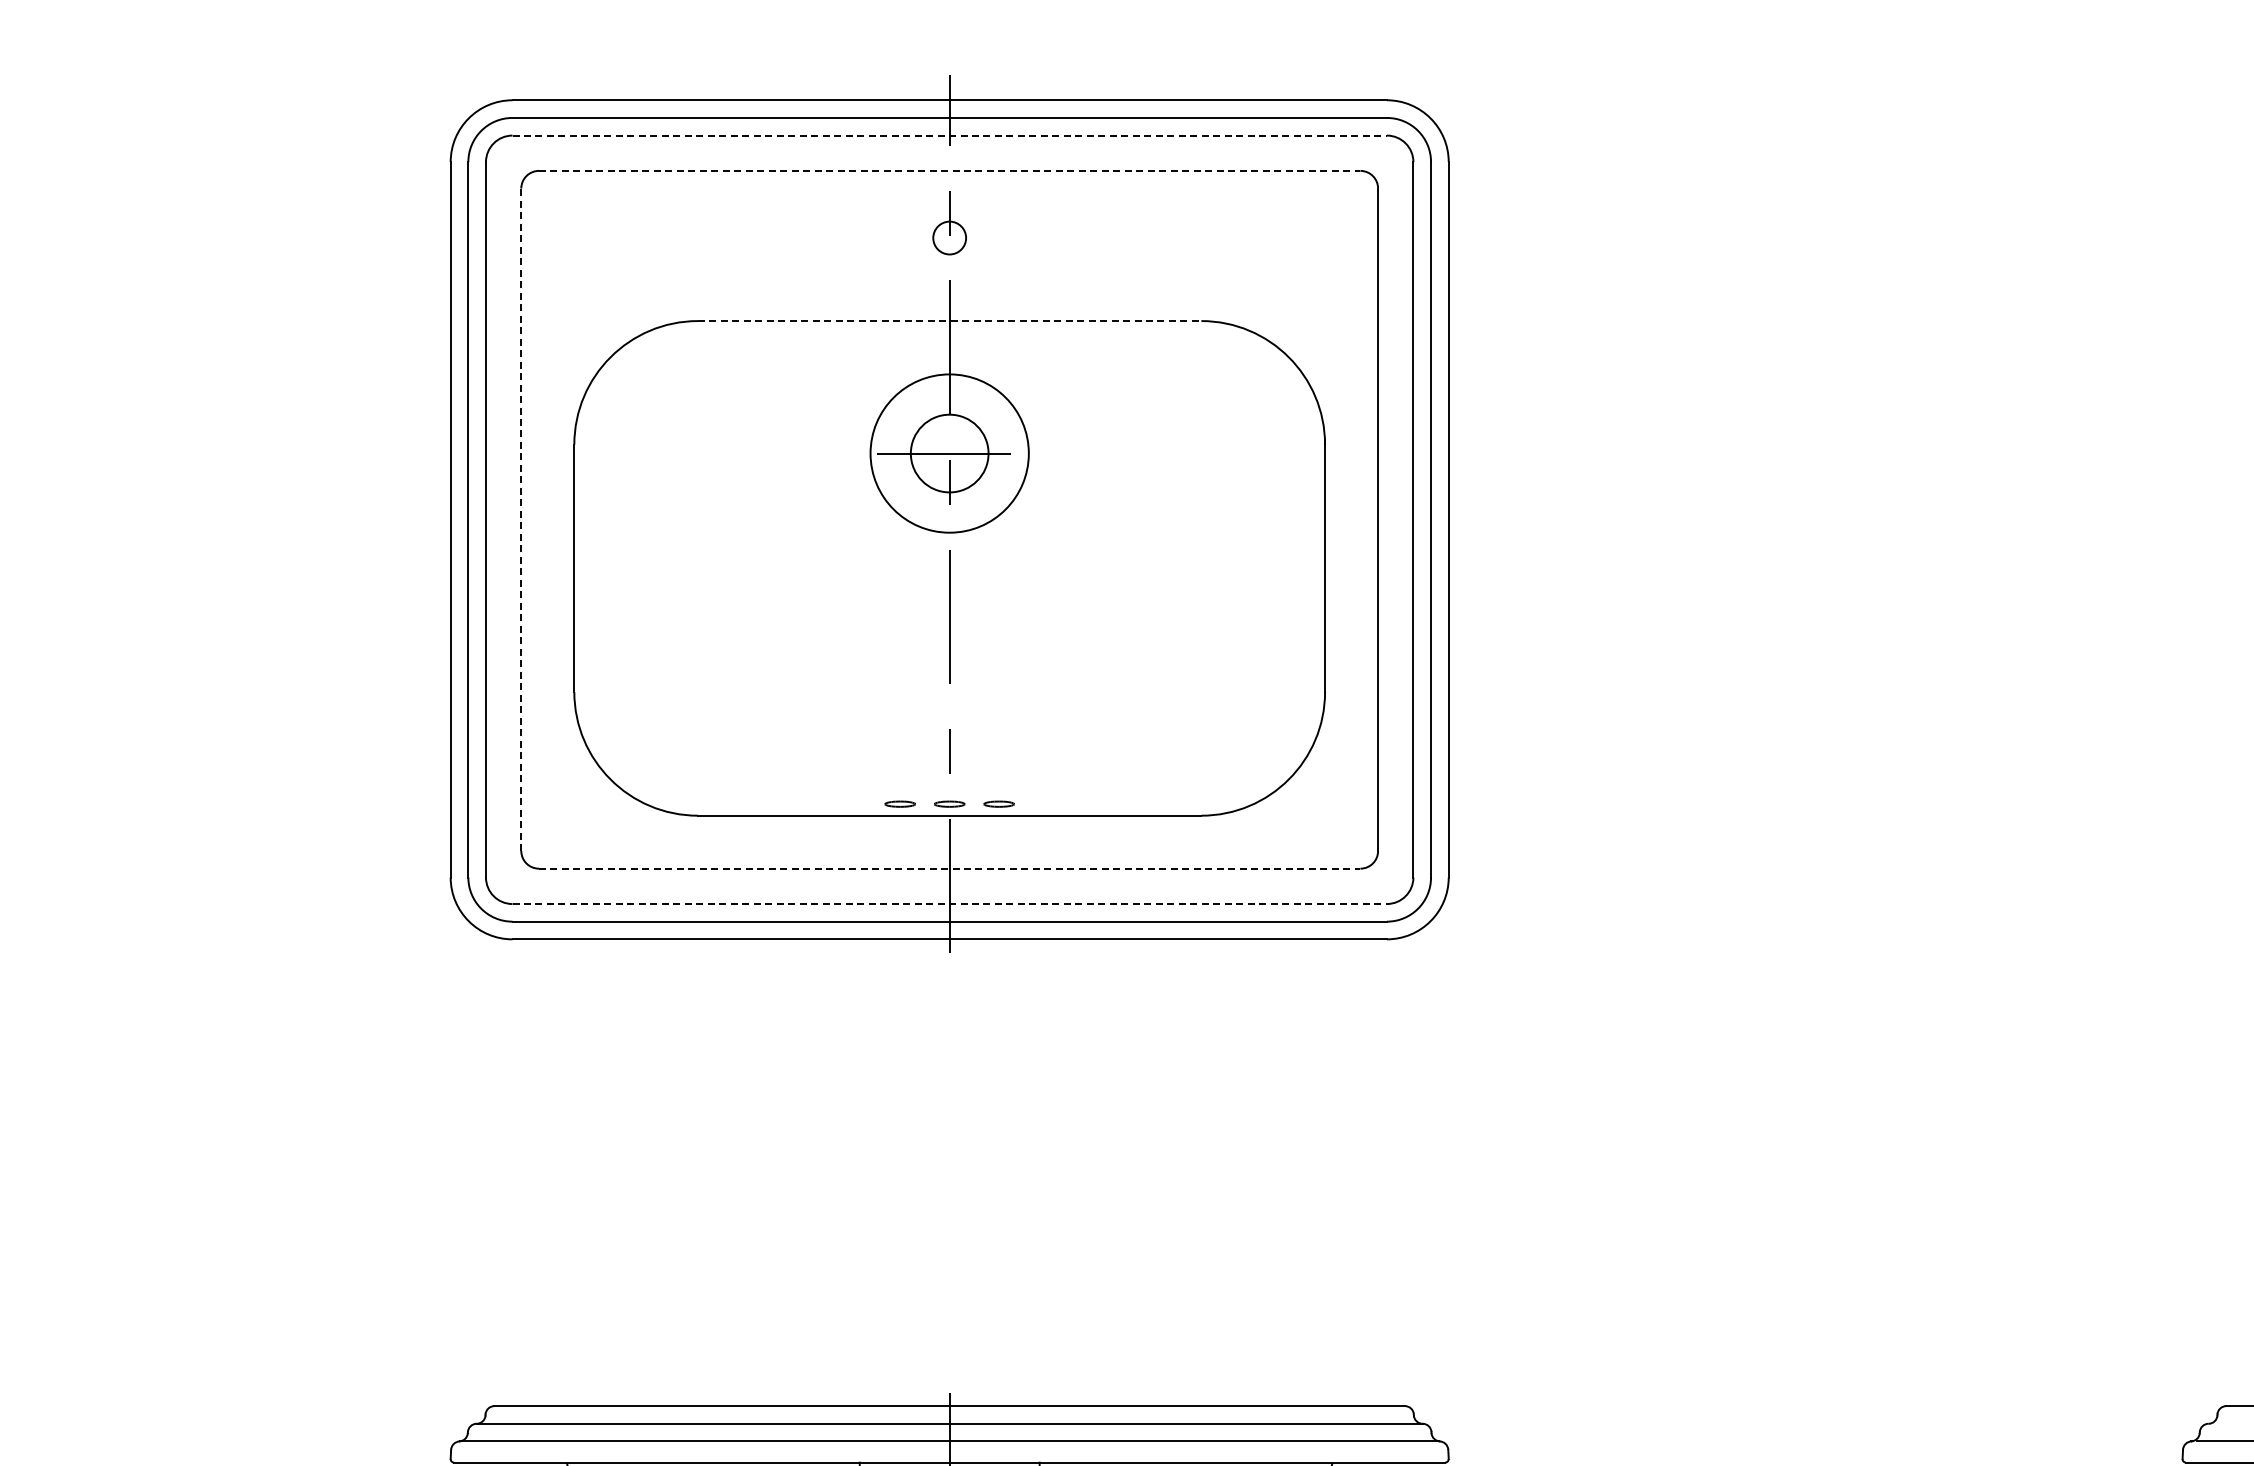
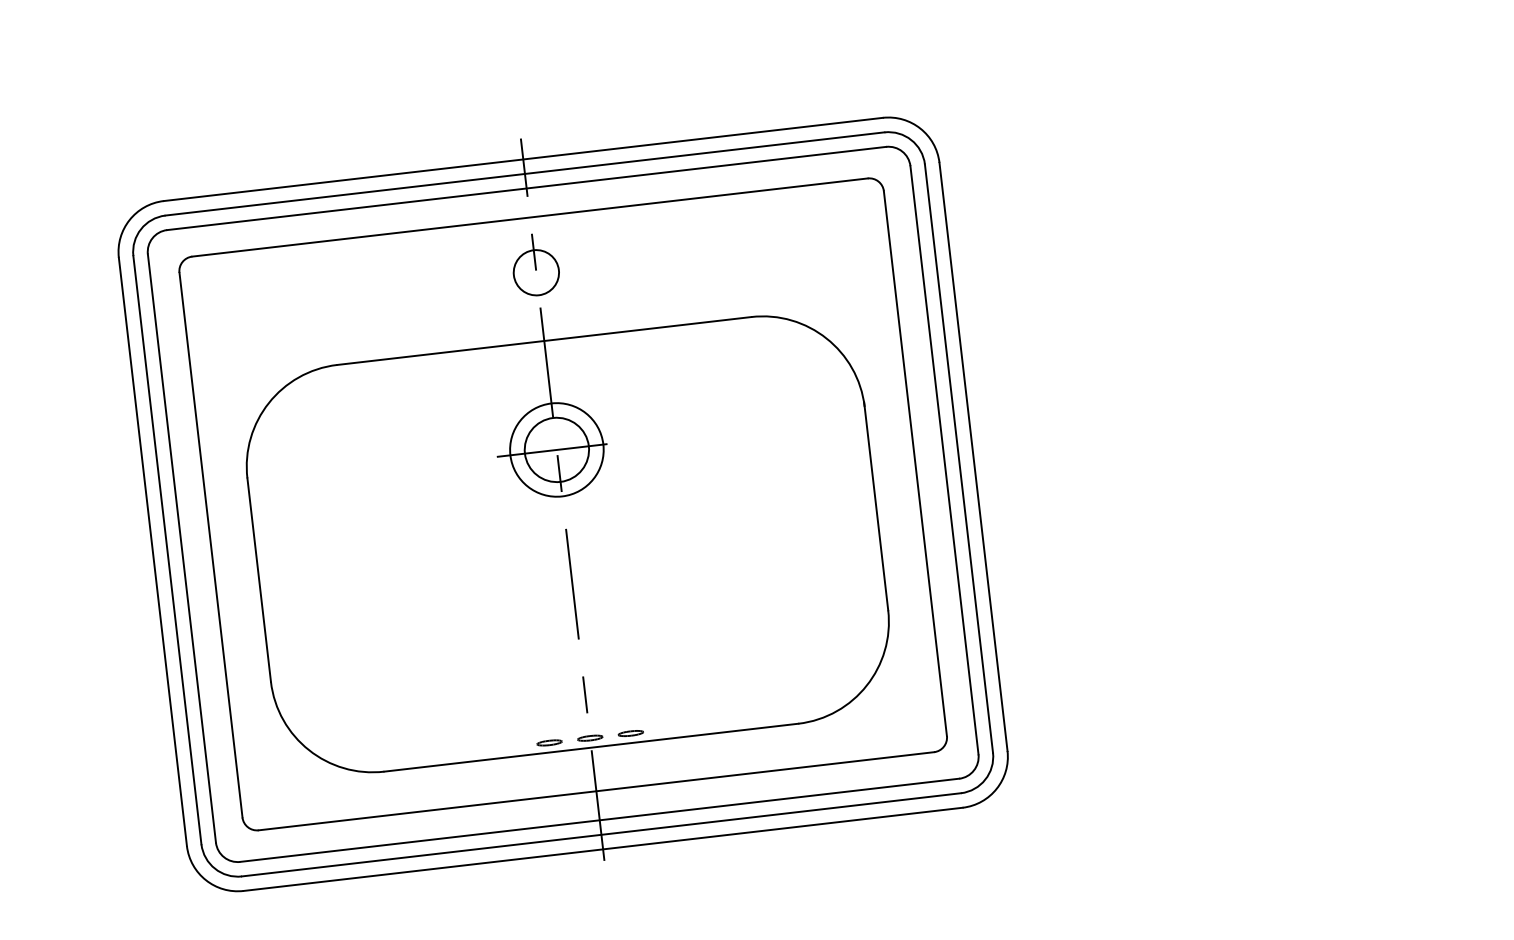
line: (950, 135) -> (527, 188), dashed -> solid
line: (949, 170) -> (529, 217), dashed -> solid
circle: (949, 237) -> (536, 272), size x1.67
line: (949, 321) -> (544, 341), dashed -> solid
circle: (949, 453) -> (556, 449), size x0.71
line: (521, 519) -> (211, 544), dashed -> solid
line: (949, 868) -> (596, 791), dashed -> solid
line: (950, 904) -> (600, 820), dashed -> solid

